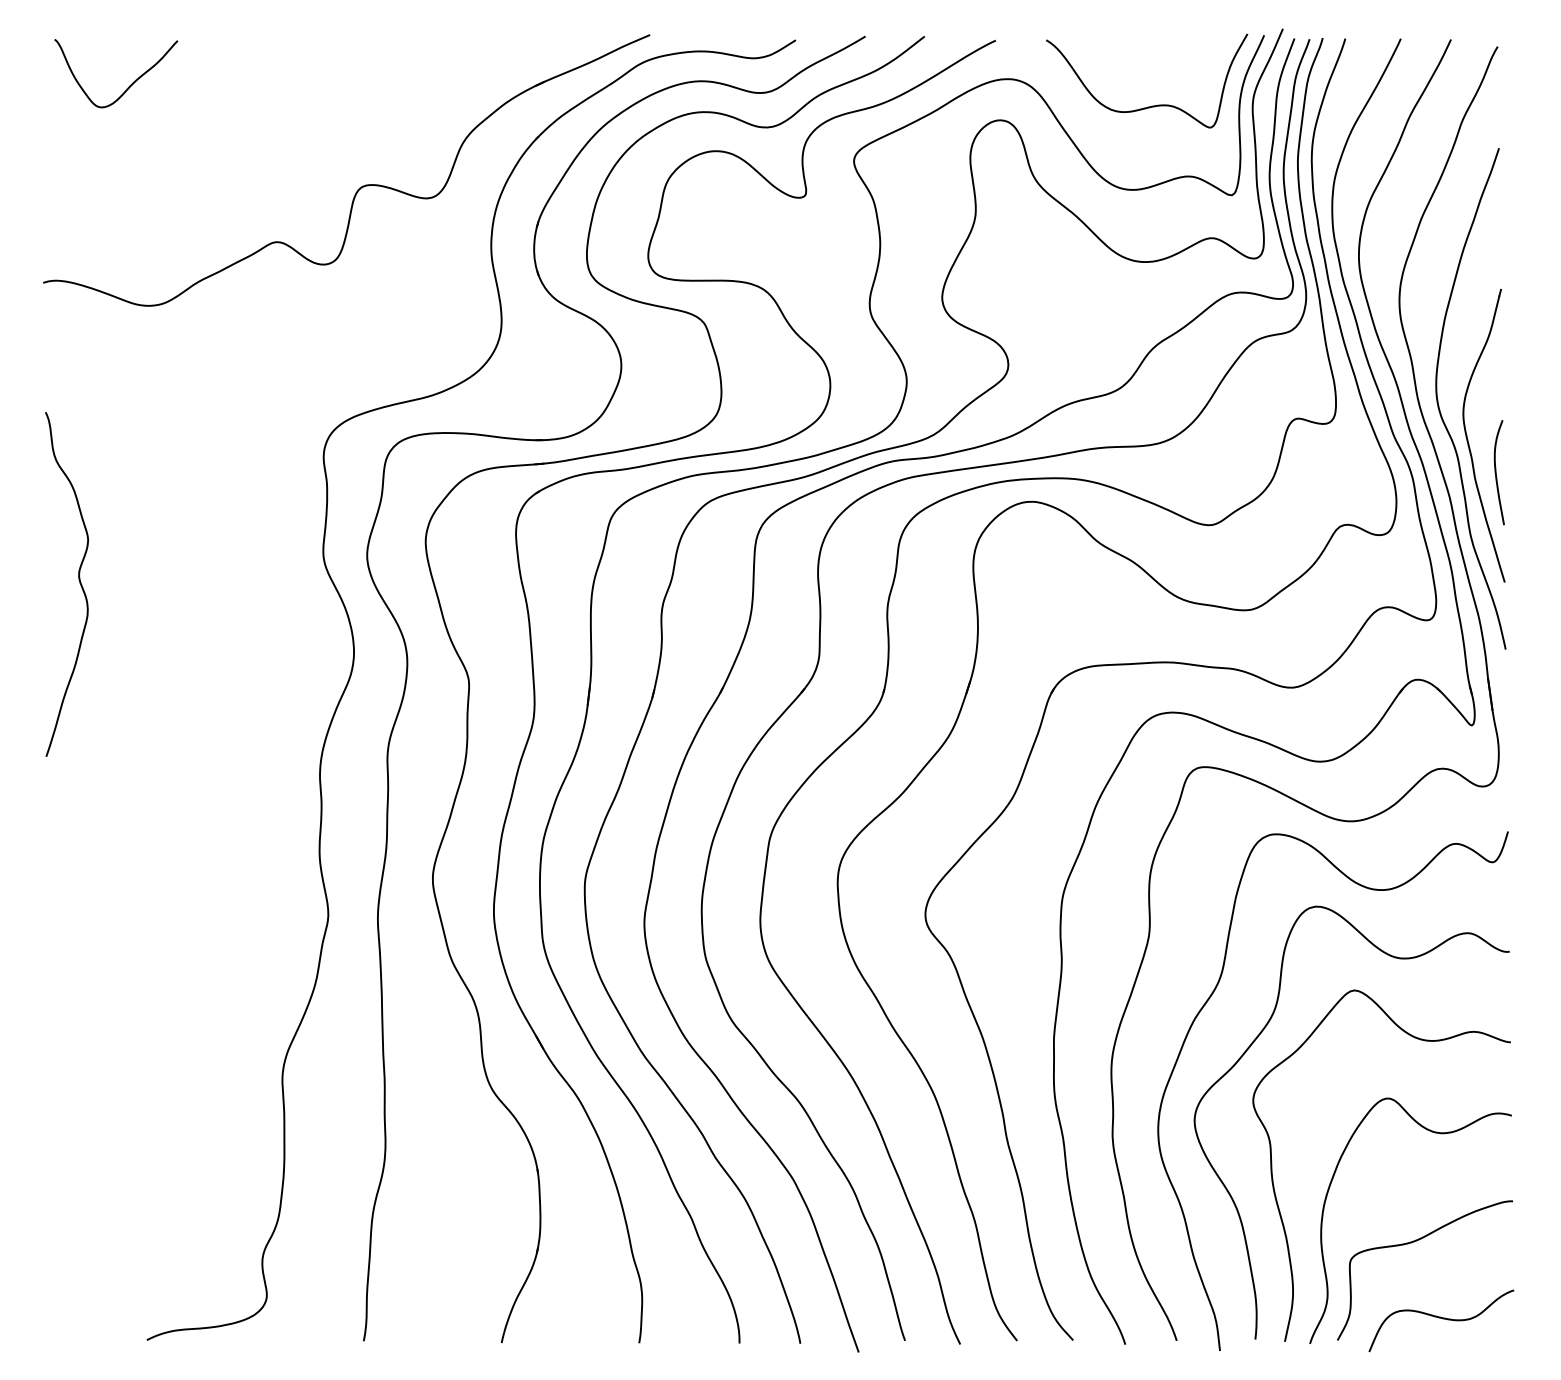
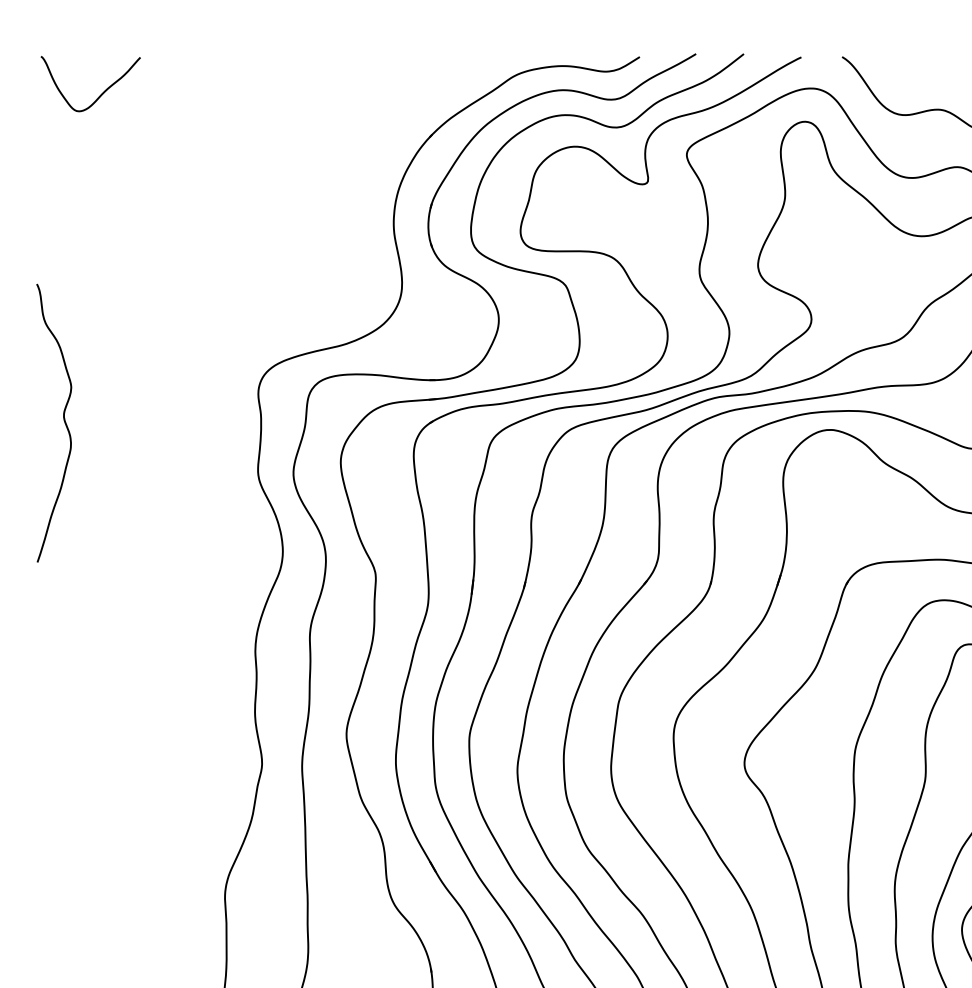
part: (359, 187) -> (287, 176), removed
curve: (78, 580) -> (63, 420), moved

